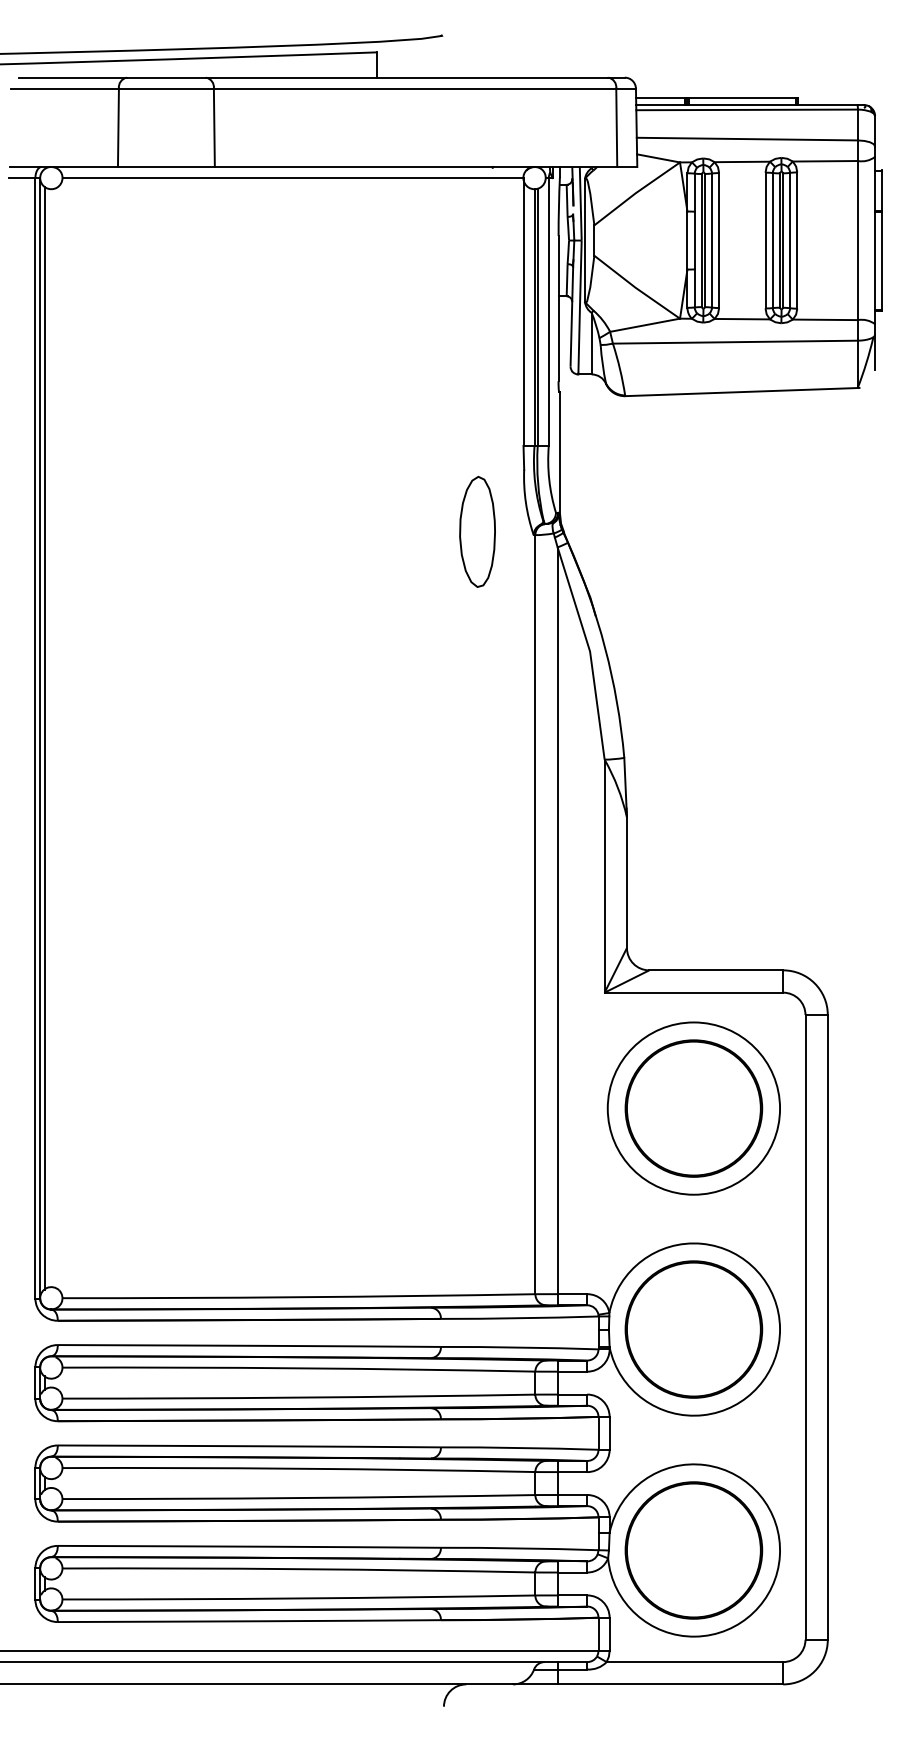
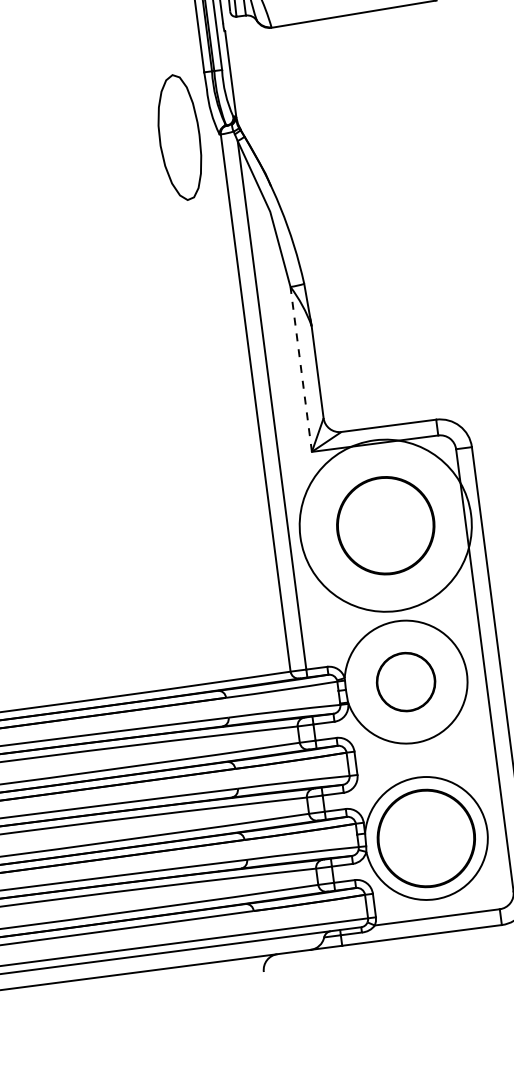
part: (477, 531) -> (179, 137), size x1.6
line: (604, 876) -> (301, 369), solid -> dashed
circle: (693, 1108) -> (385, 525), size x1.4
part: (693, 1329) -> (405, 682), size x0.6

